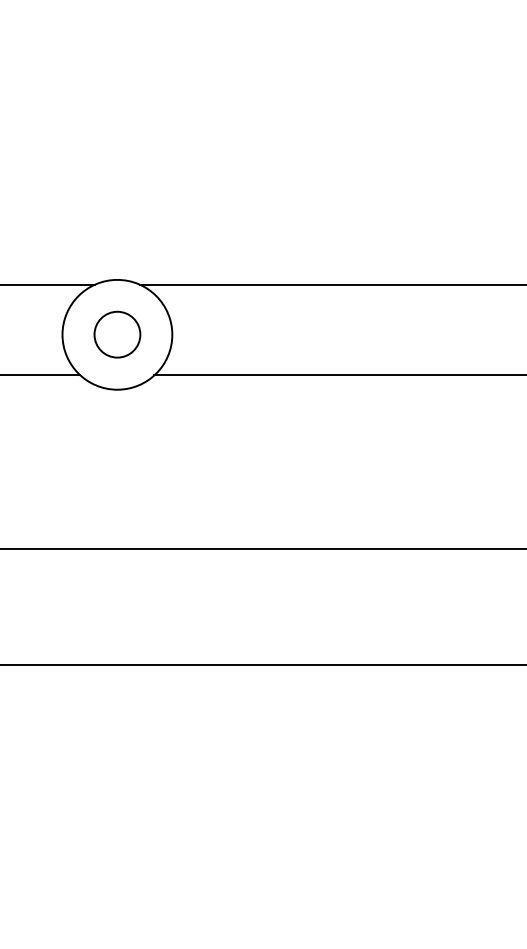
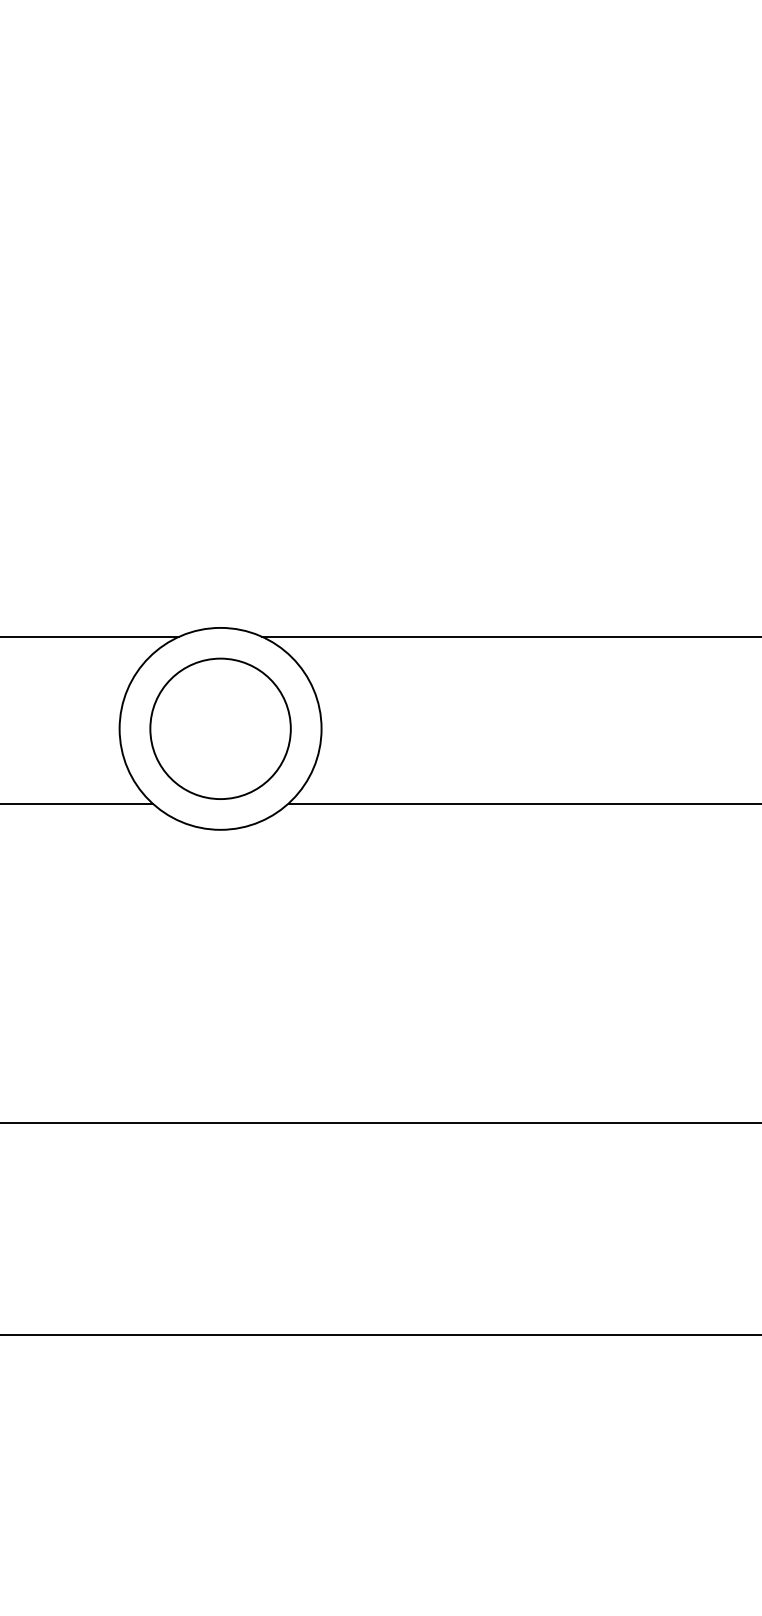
circle: (117, 334) -> (220, 728), size x1.67

